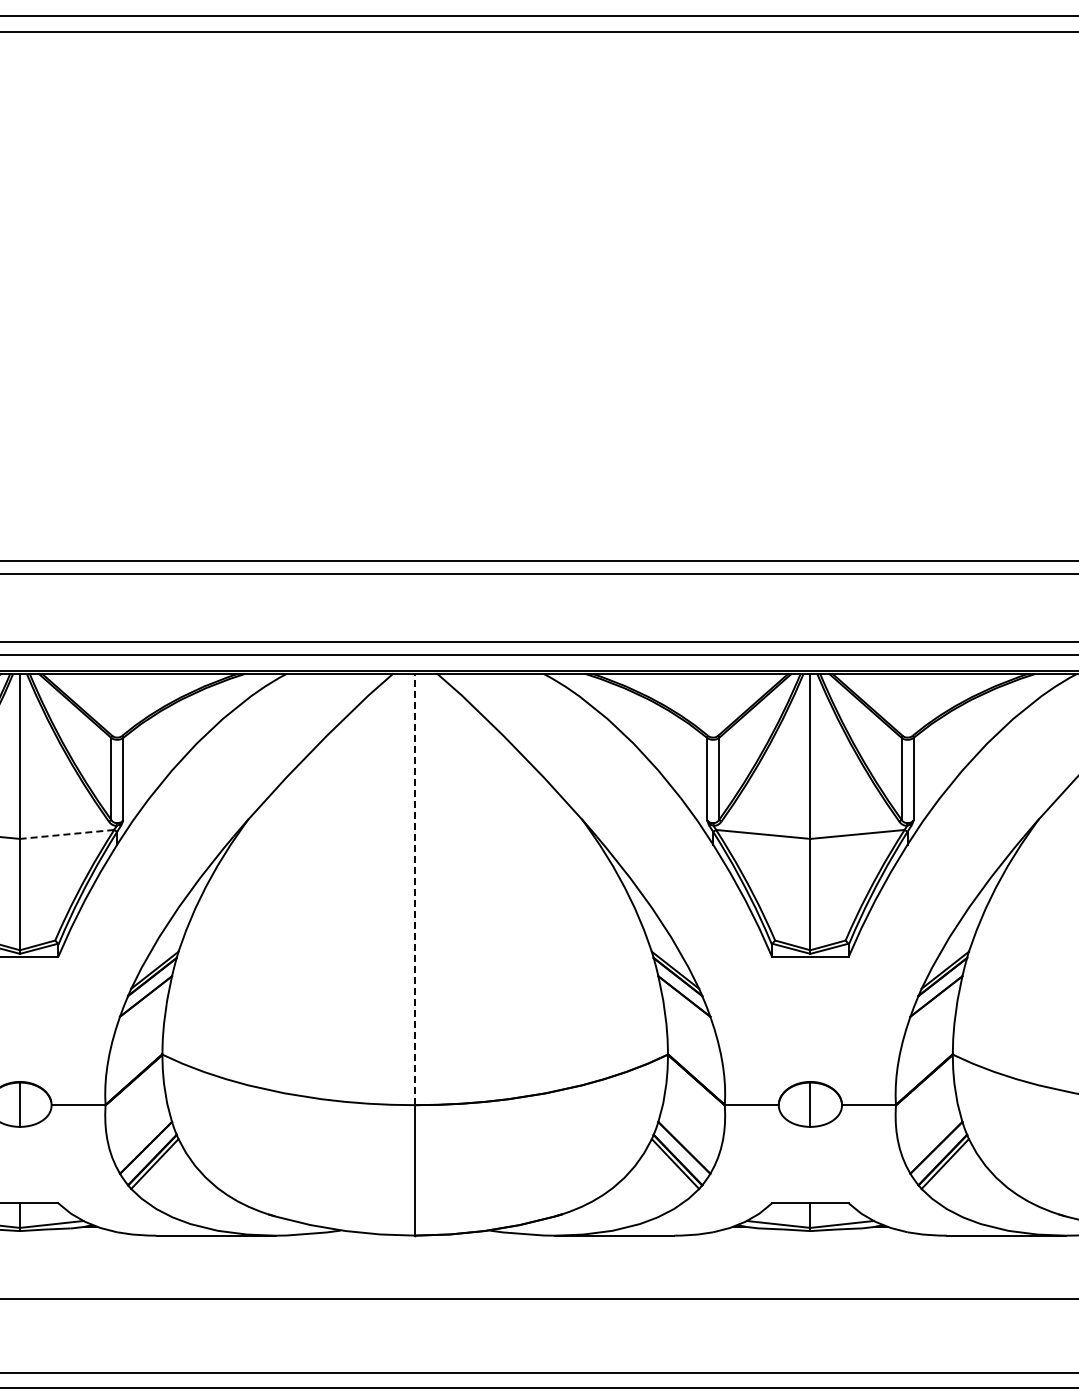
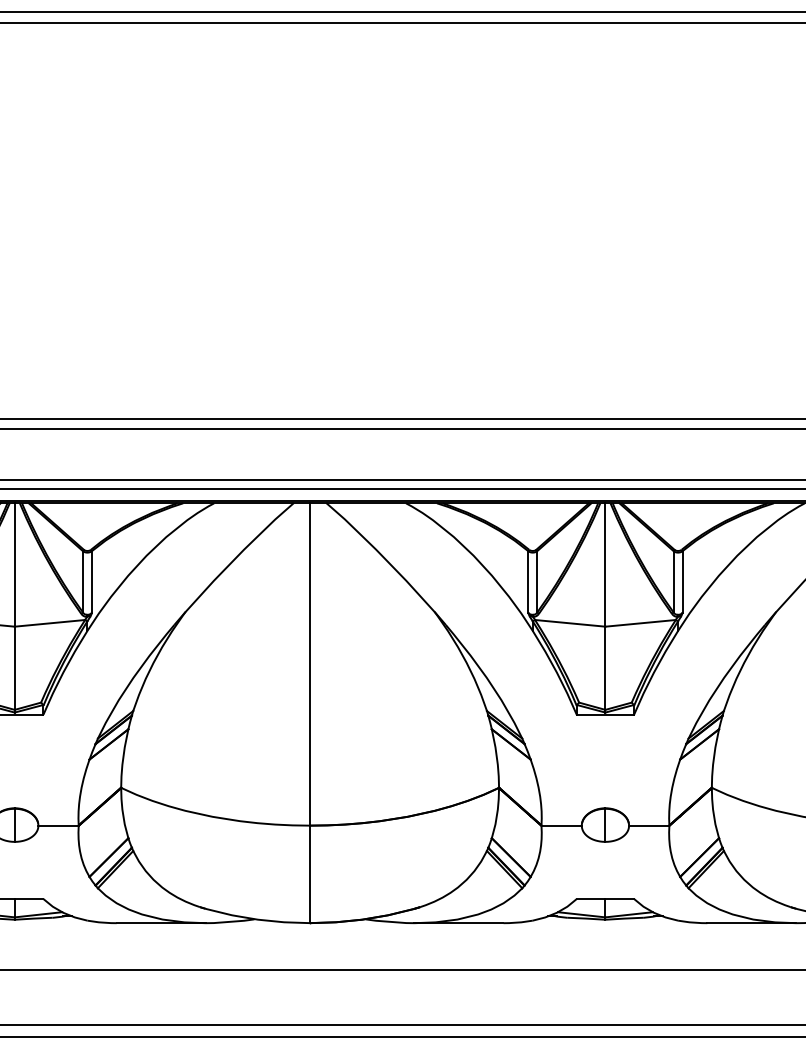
line: (66, 834) -> (49, 623), dashed -> solid
line: (415, 889) -> (310, 664), dashed -> solid

